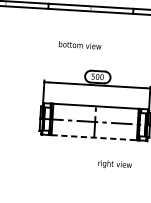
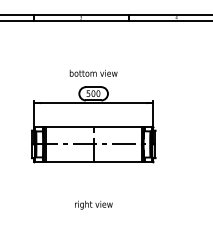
text: (80, 44) -> (93, 72), moved
line: (94, 138) -> (94, 162), dashed -> solid
text: (114, 164) -> (93, 204), moved

